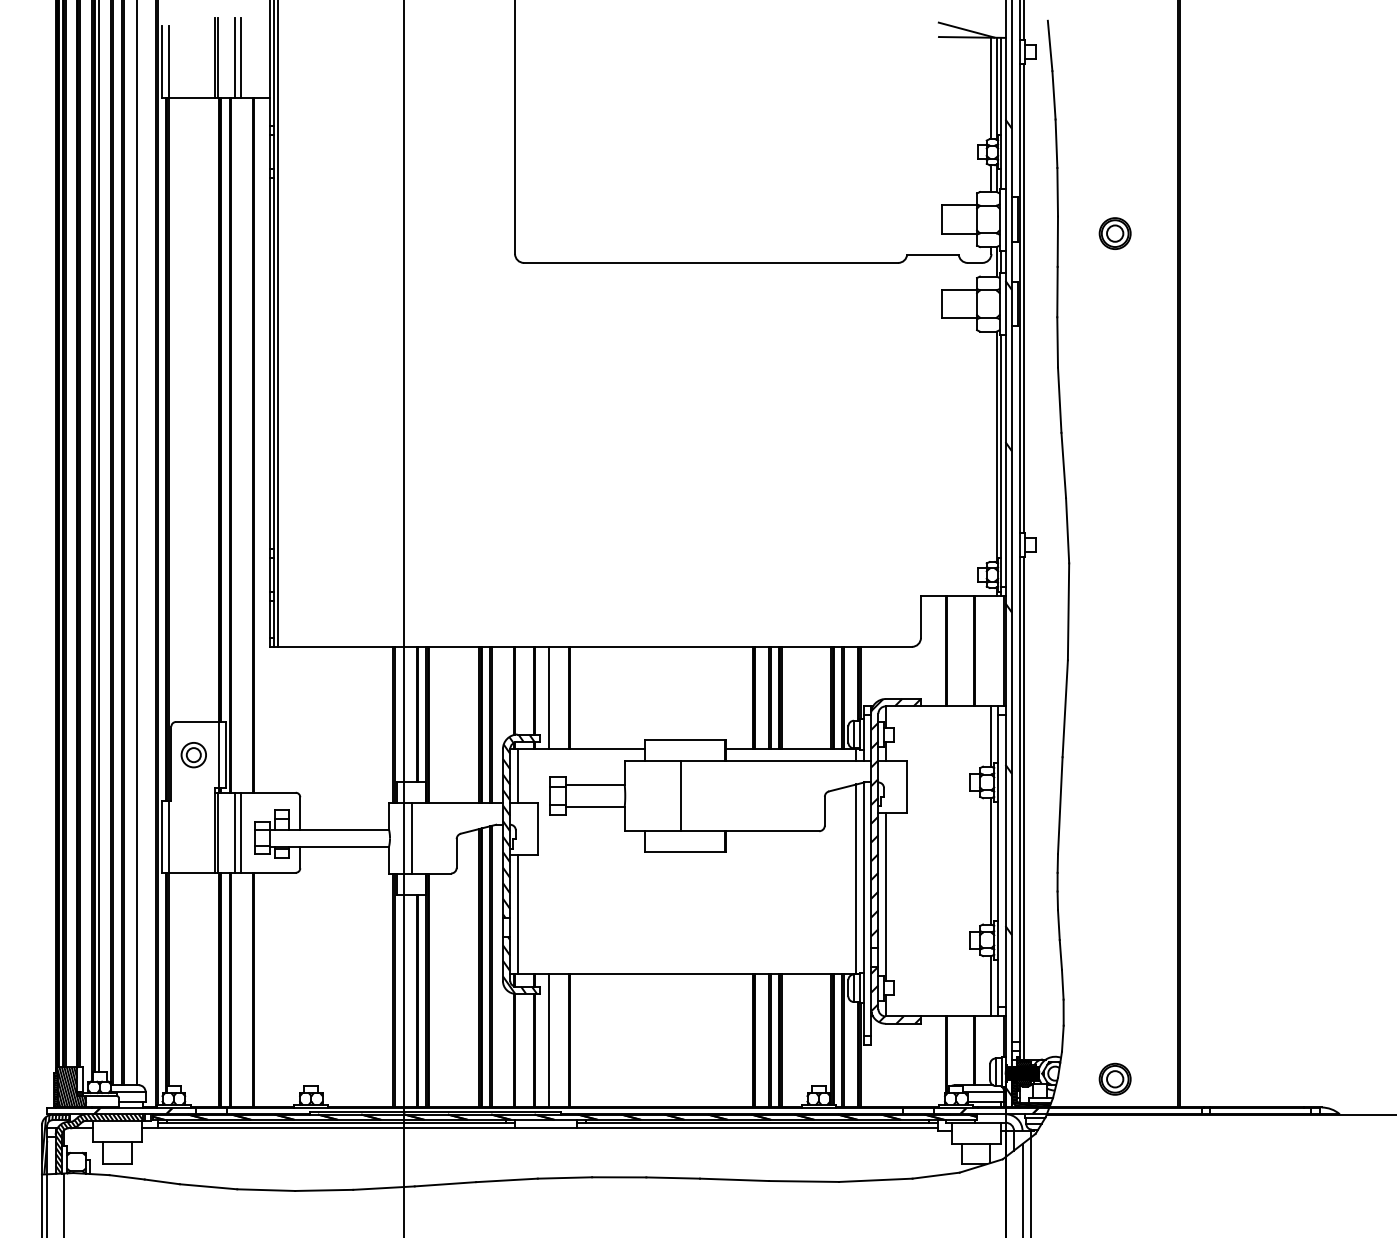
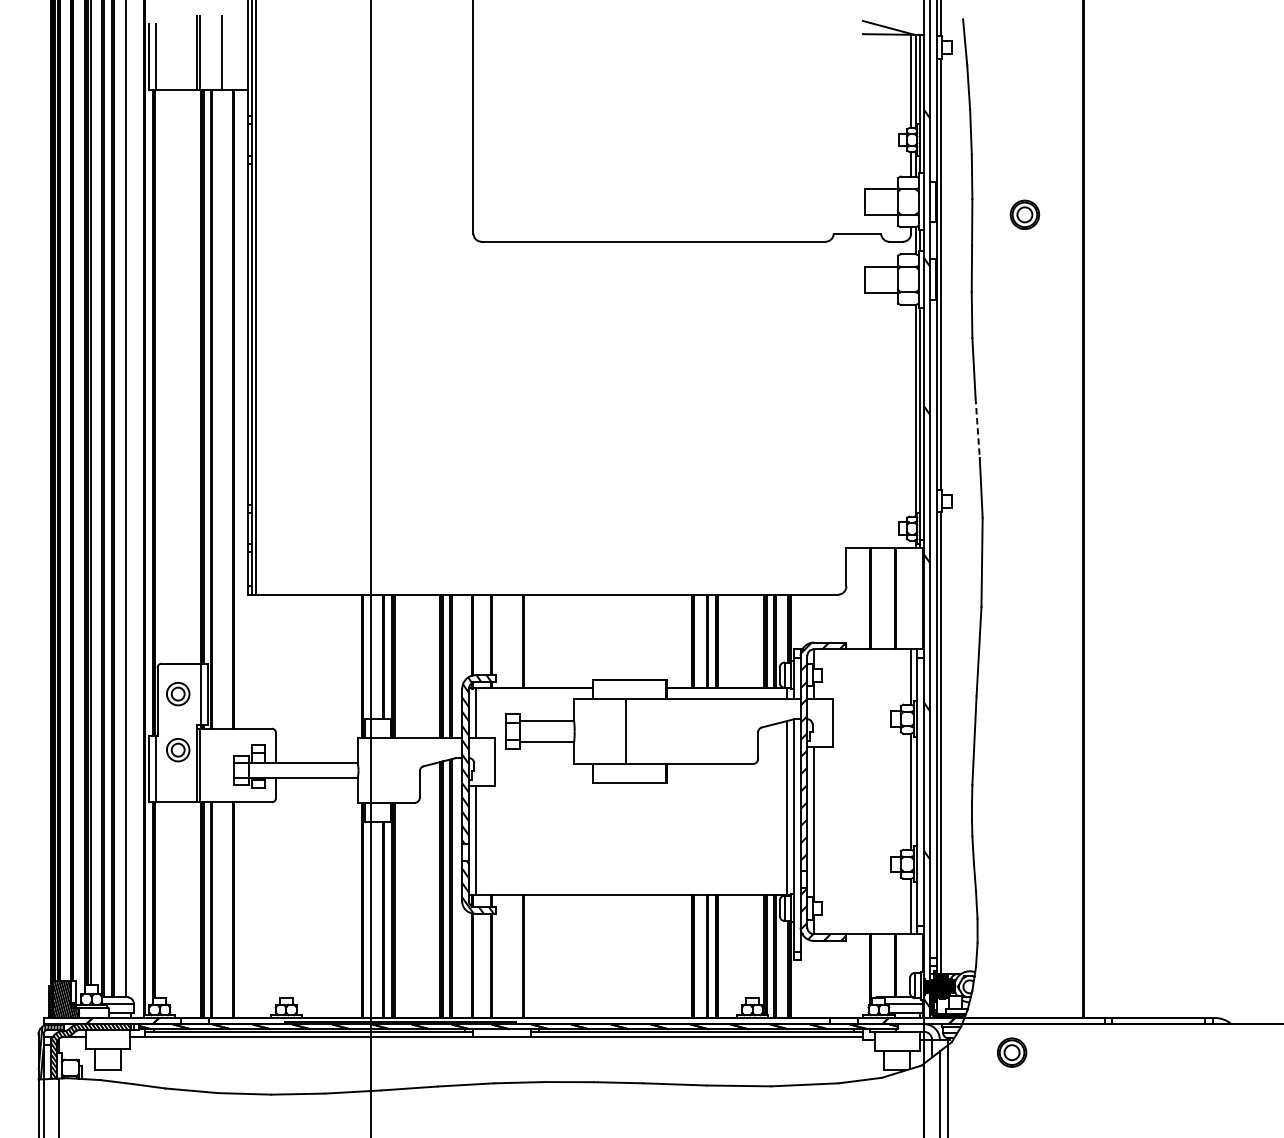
line: (234, 57) -> (215, 52), removed
line: (1063, 465) -> (977, 427), solid -> dashed
line: (548, 697) -> (504, 641), removed
part: (193, 816) -> (177, 750), added
line: (234, 832) -> (215, 765), removed
line: (240, 832) -> (221, 765), removed
line: (411, 838) -> (378, 770), removed
line: (548, 1040) -> (504, 956), removed
part: (1114, 1078) -> (1011, 1051), moved

